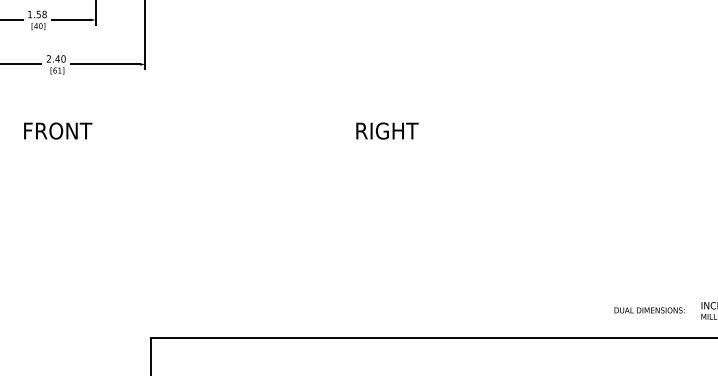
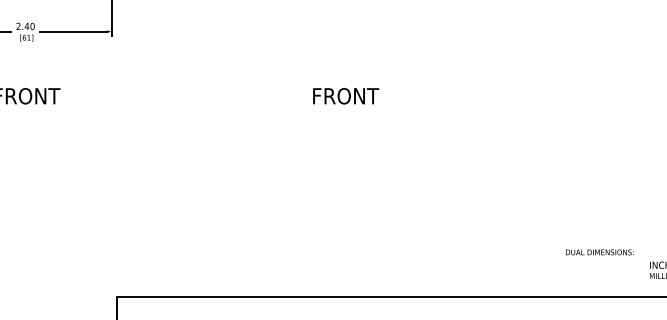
text: (387, 130) -> (346, 95), RIGHT -> FRONT
text: (649, 310) -> (599, 252), moved

